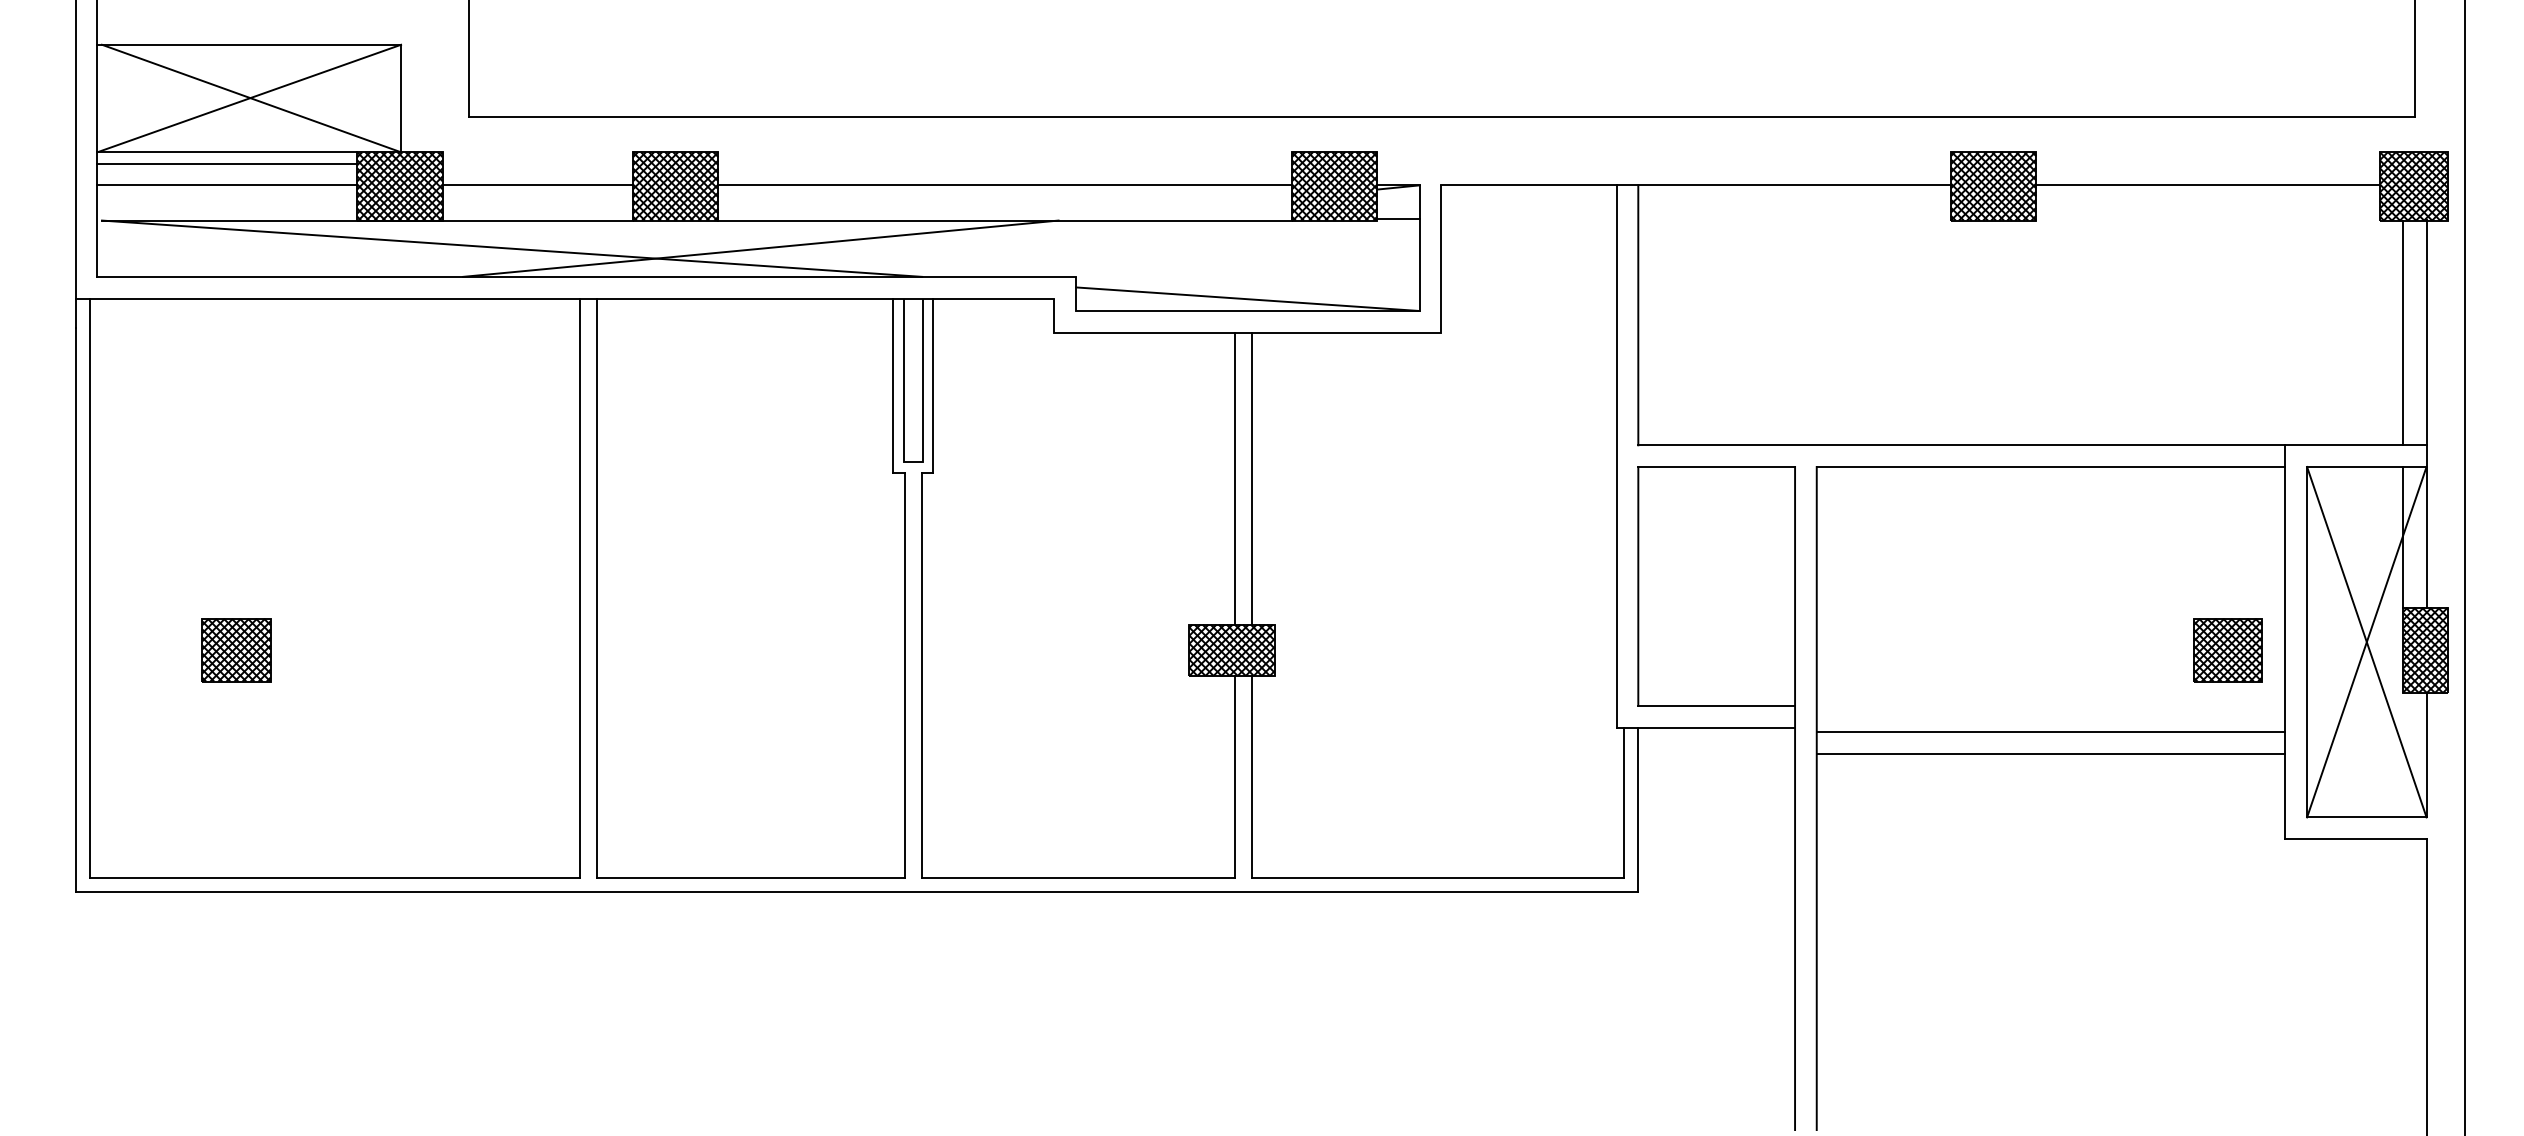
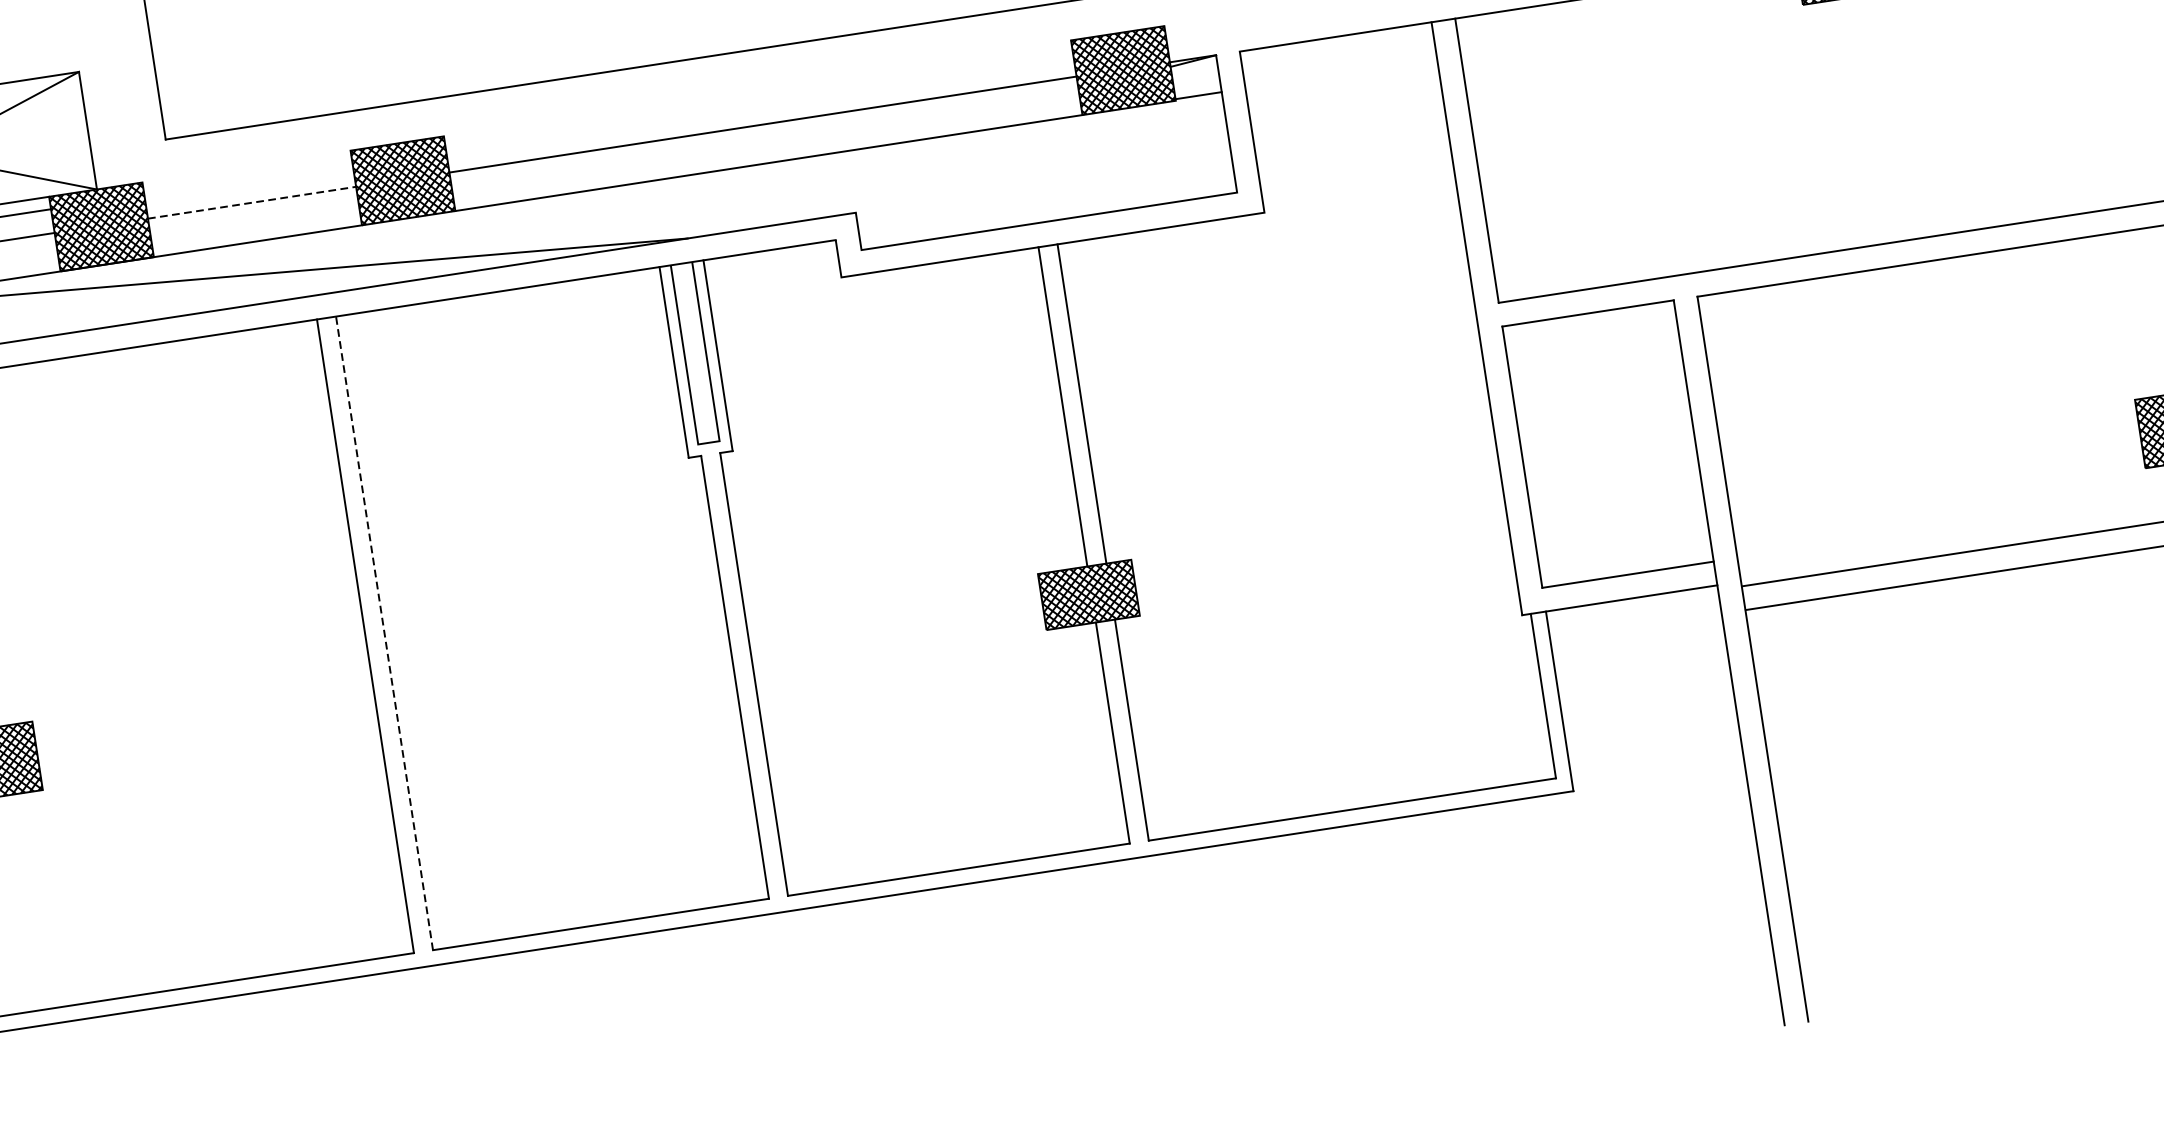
line: (538, 185) -> (252, 202), solid -> dashed
line: (760, 248) -> (506, 234), removed
line: (1247, 299) -> (1047, 208), removed
line: (597, 588) -> (384, 633), solid -> dashed

